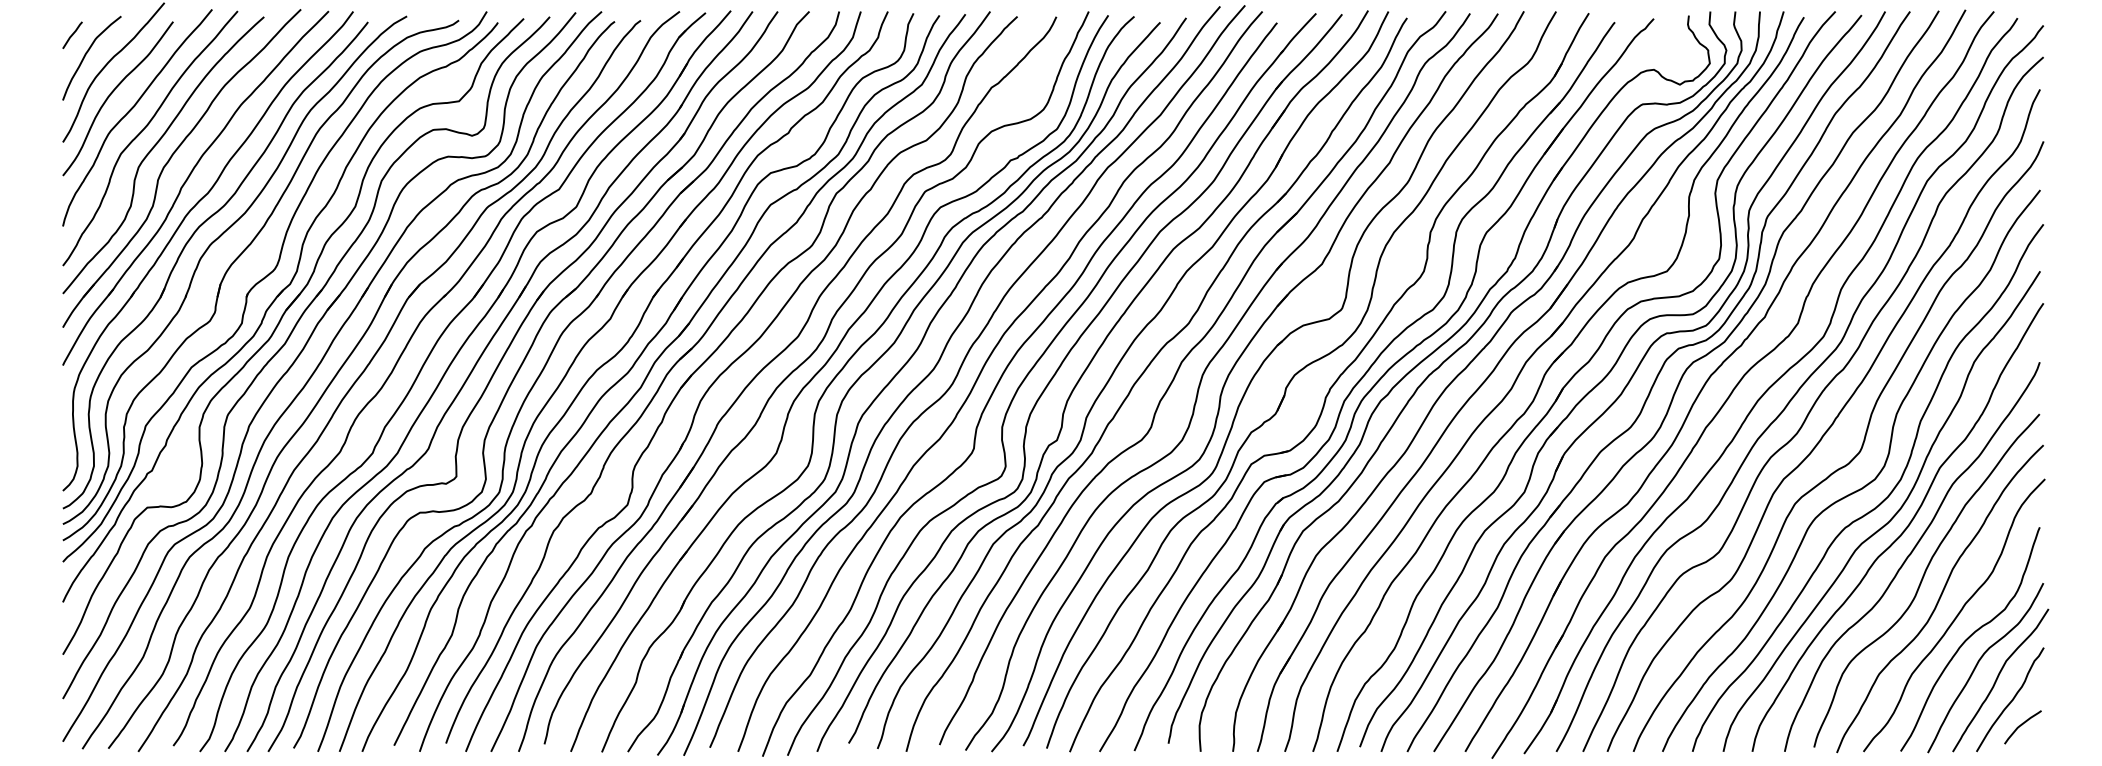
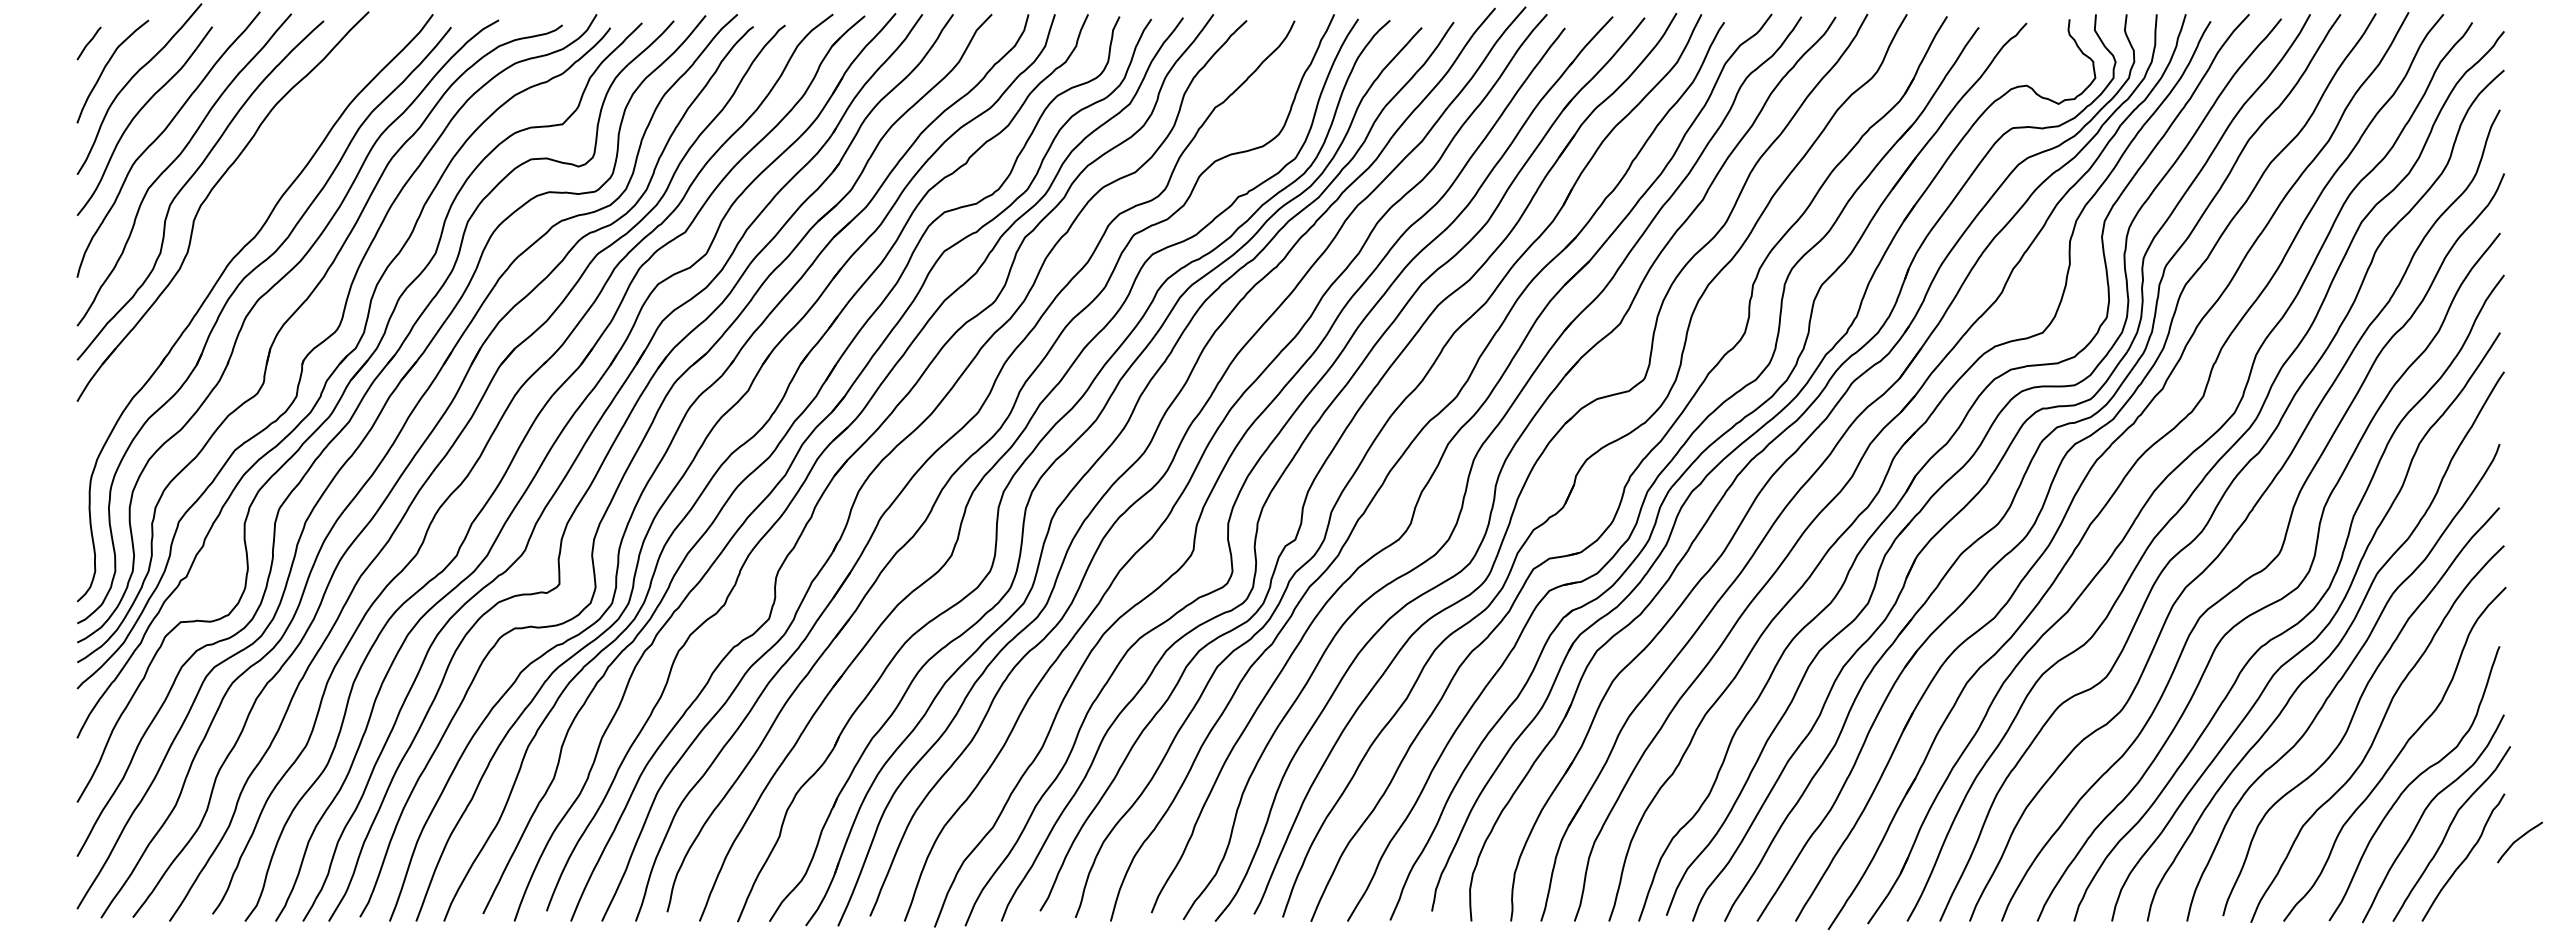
part: (187, 181) -> (229, 222), removed
curve: (2021, 725) -> (2518, 840), moved

